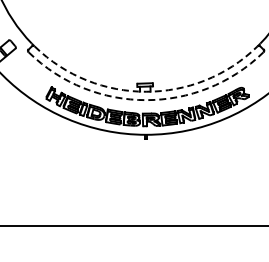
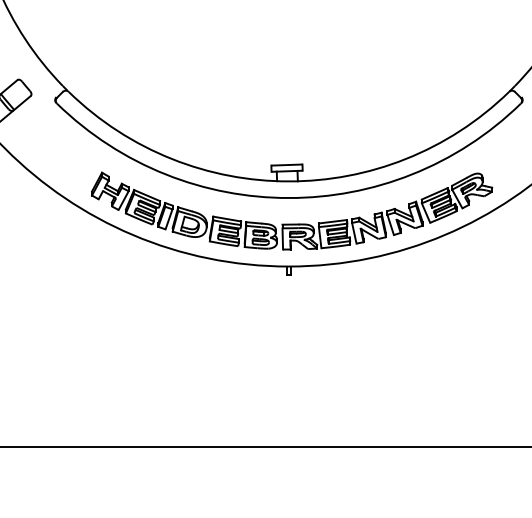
arc: (146, 91) -> (289, 180), dashed -> solid
arc: (146, 100) -> (289, 198), dashed -> solid

